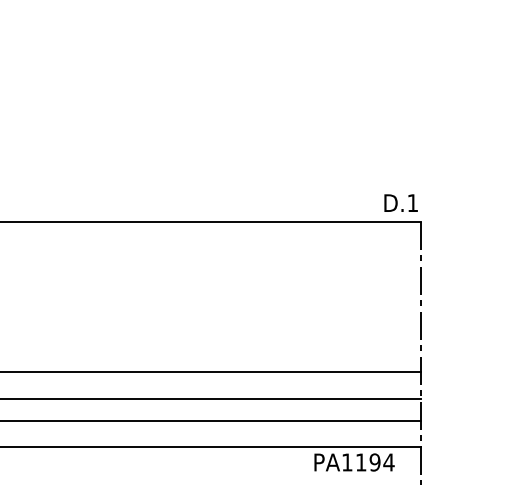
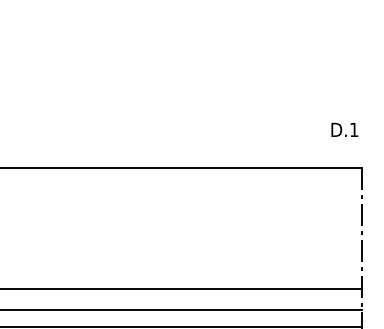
text: (400, 202) -> (344, 129), moved

